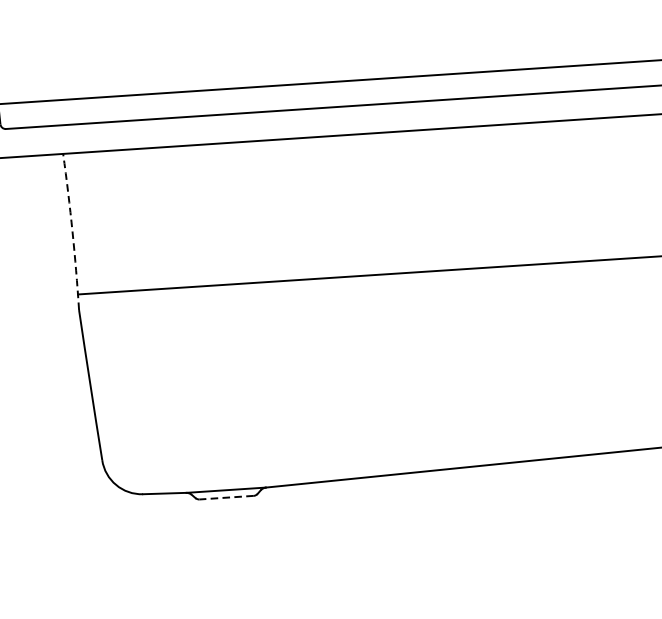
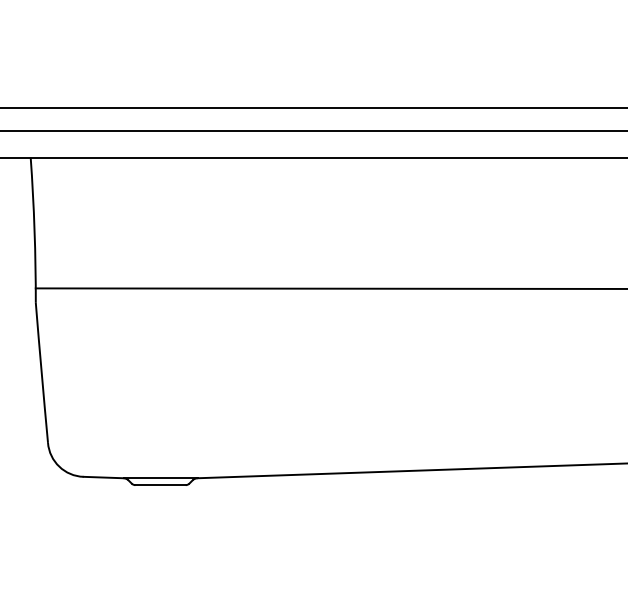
arc: (72, 232) -> (34, 230), dashed -> solid
line: (226, 498) -> (160, 485), dashed -> solid

